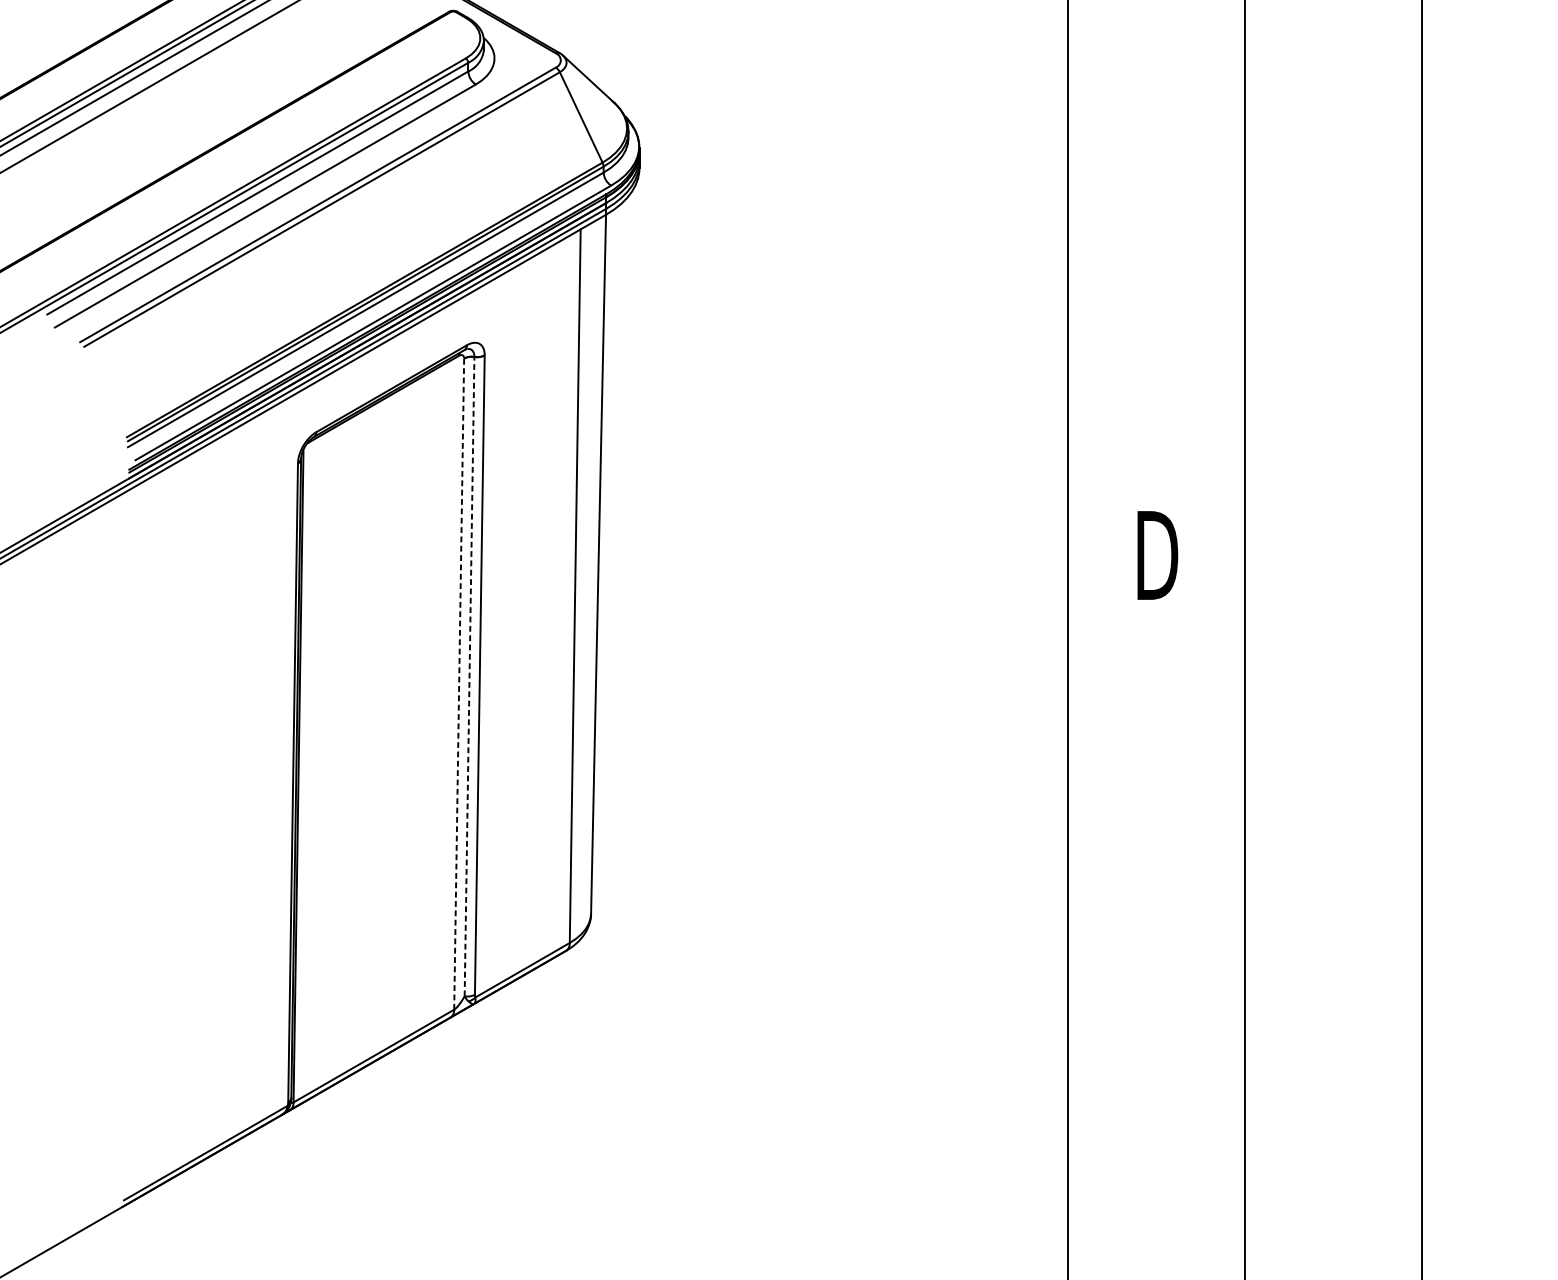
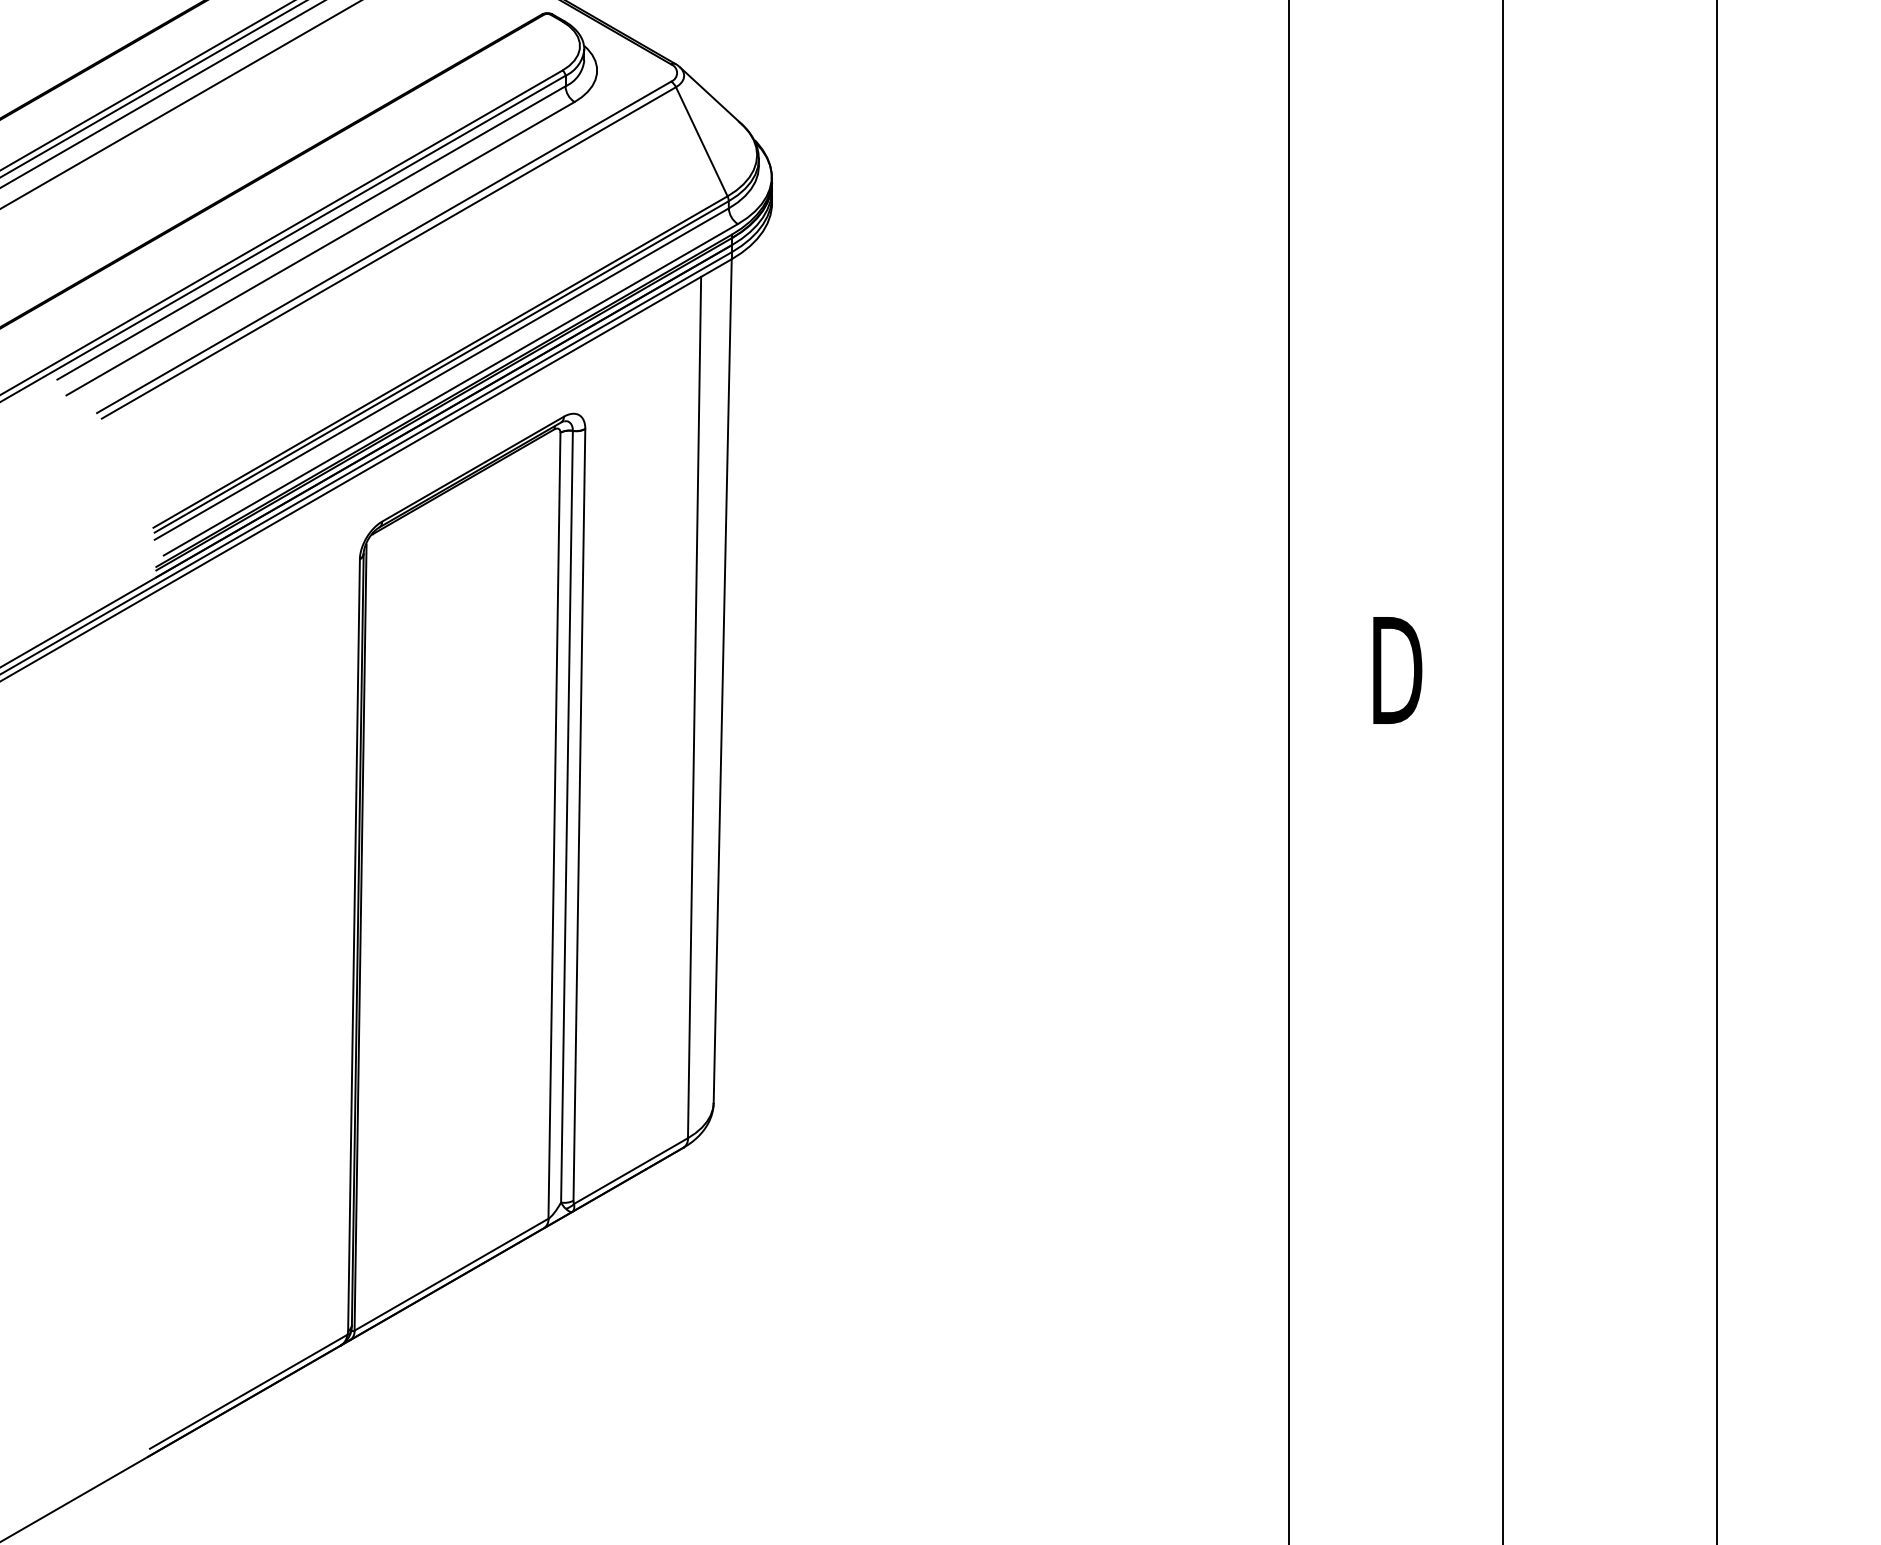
line: (469, 676) -> (566, 816), dashed -> solid
line: (459, 683) -> (554, 825), dashed -> solid

